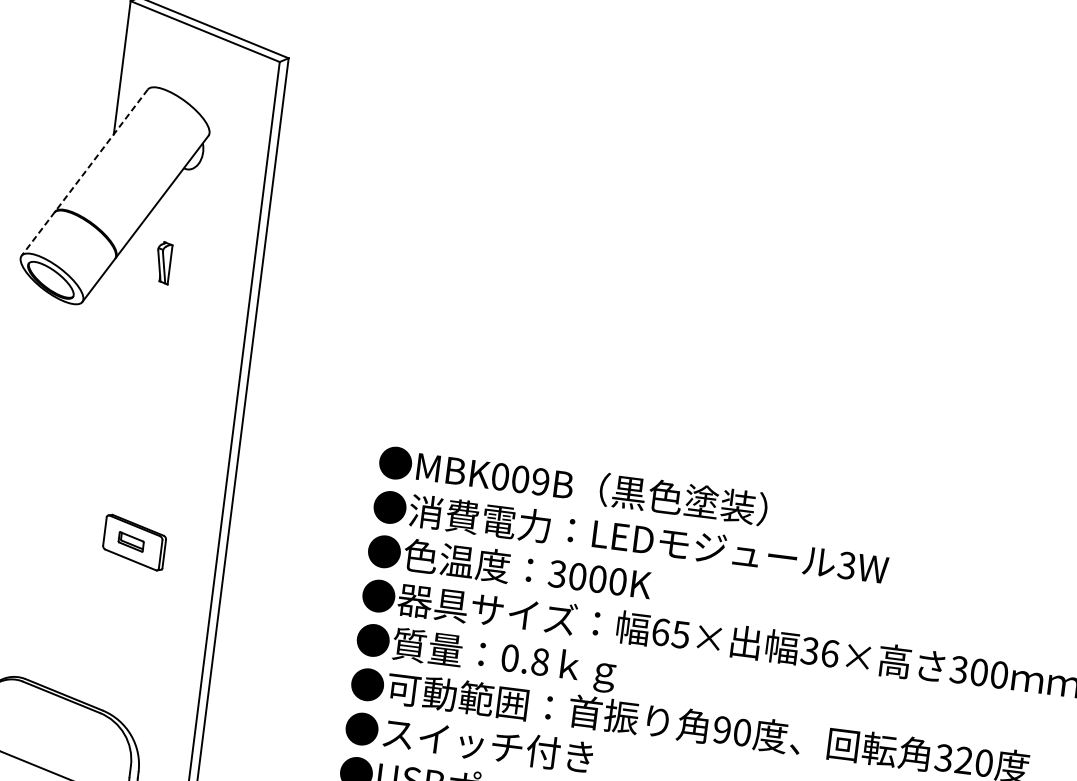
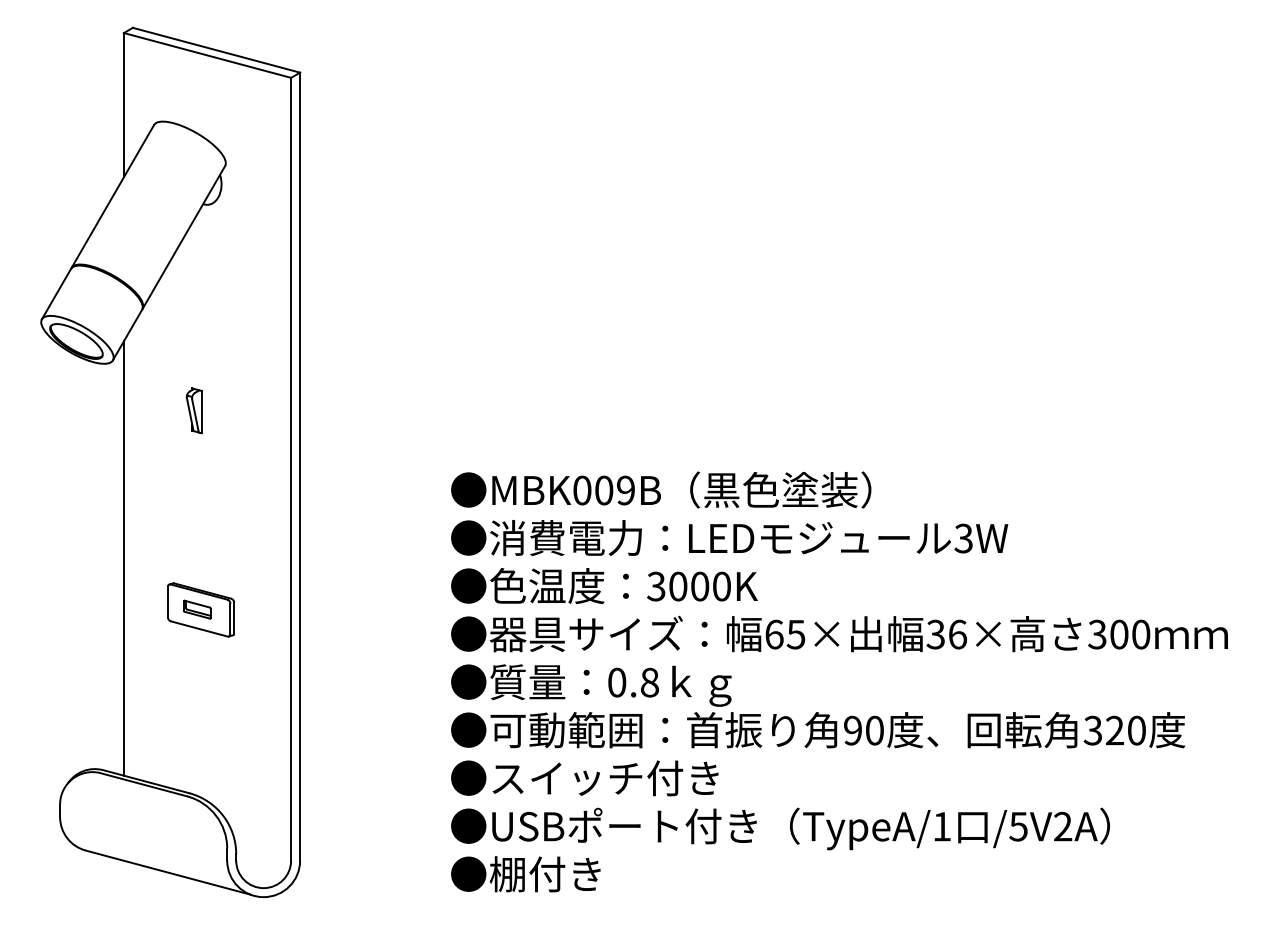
line: (84, 172) -> (97, 222), dashed -> solid
part: (162, 262) -> (193, 410), moved
line: (69, 486) -> (123, 558), added

